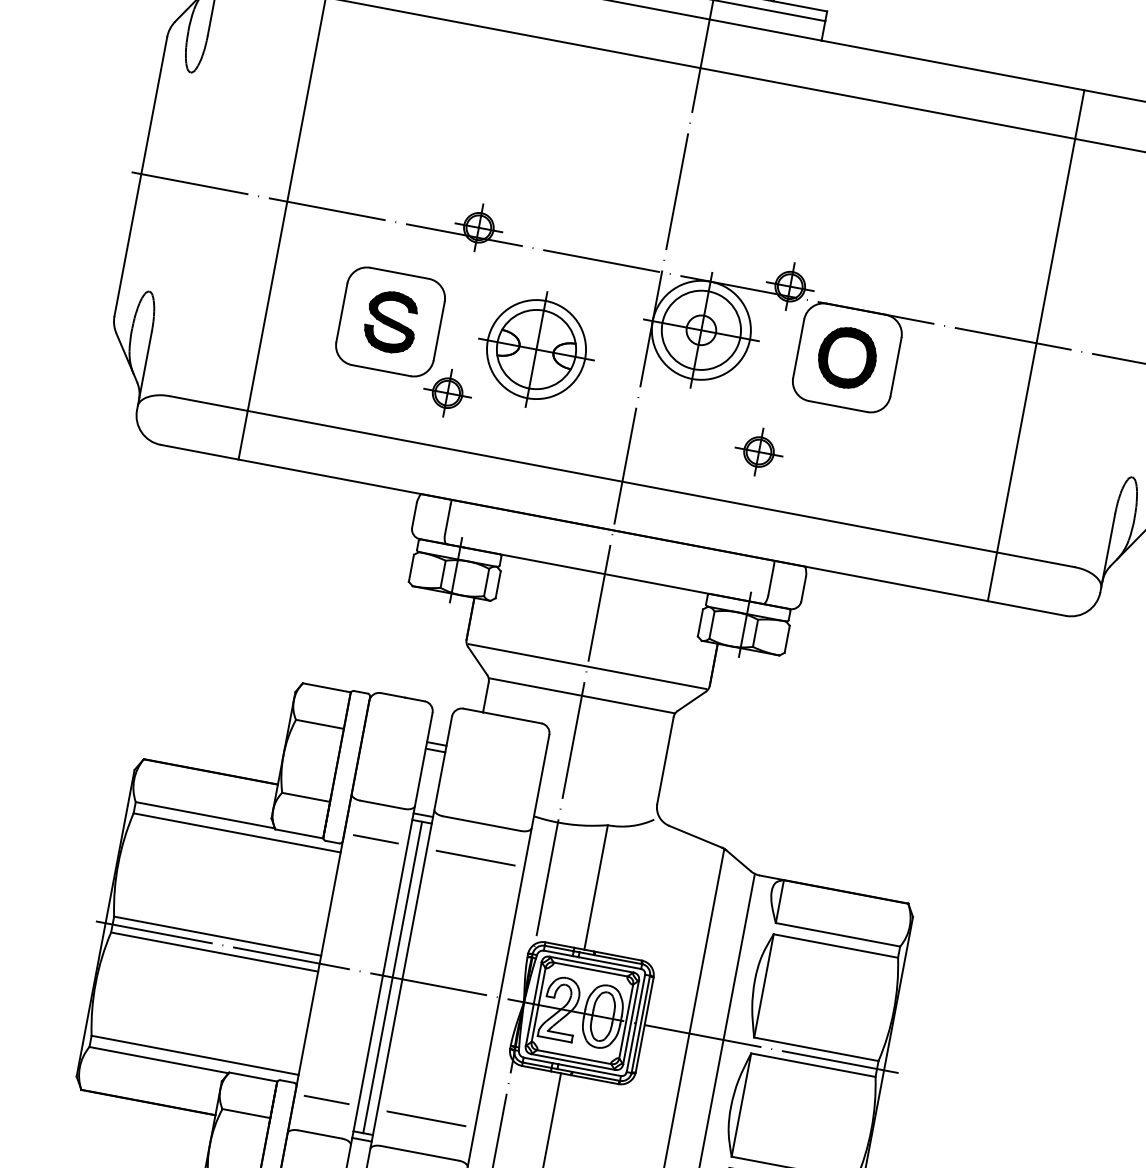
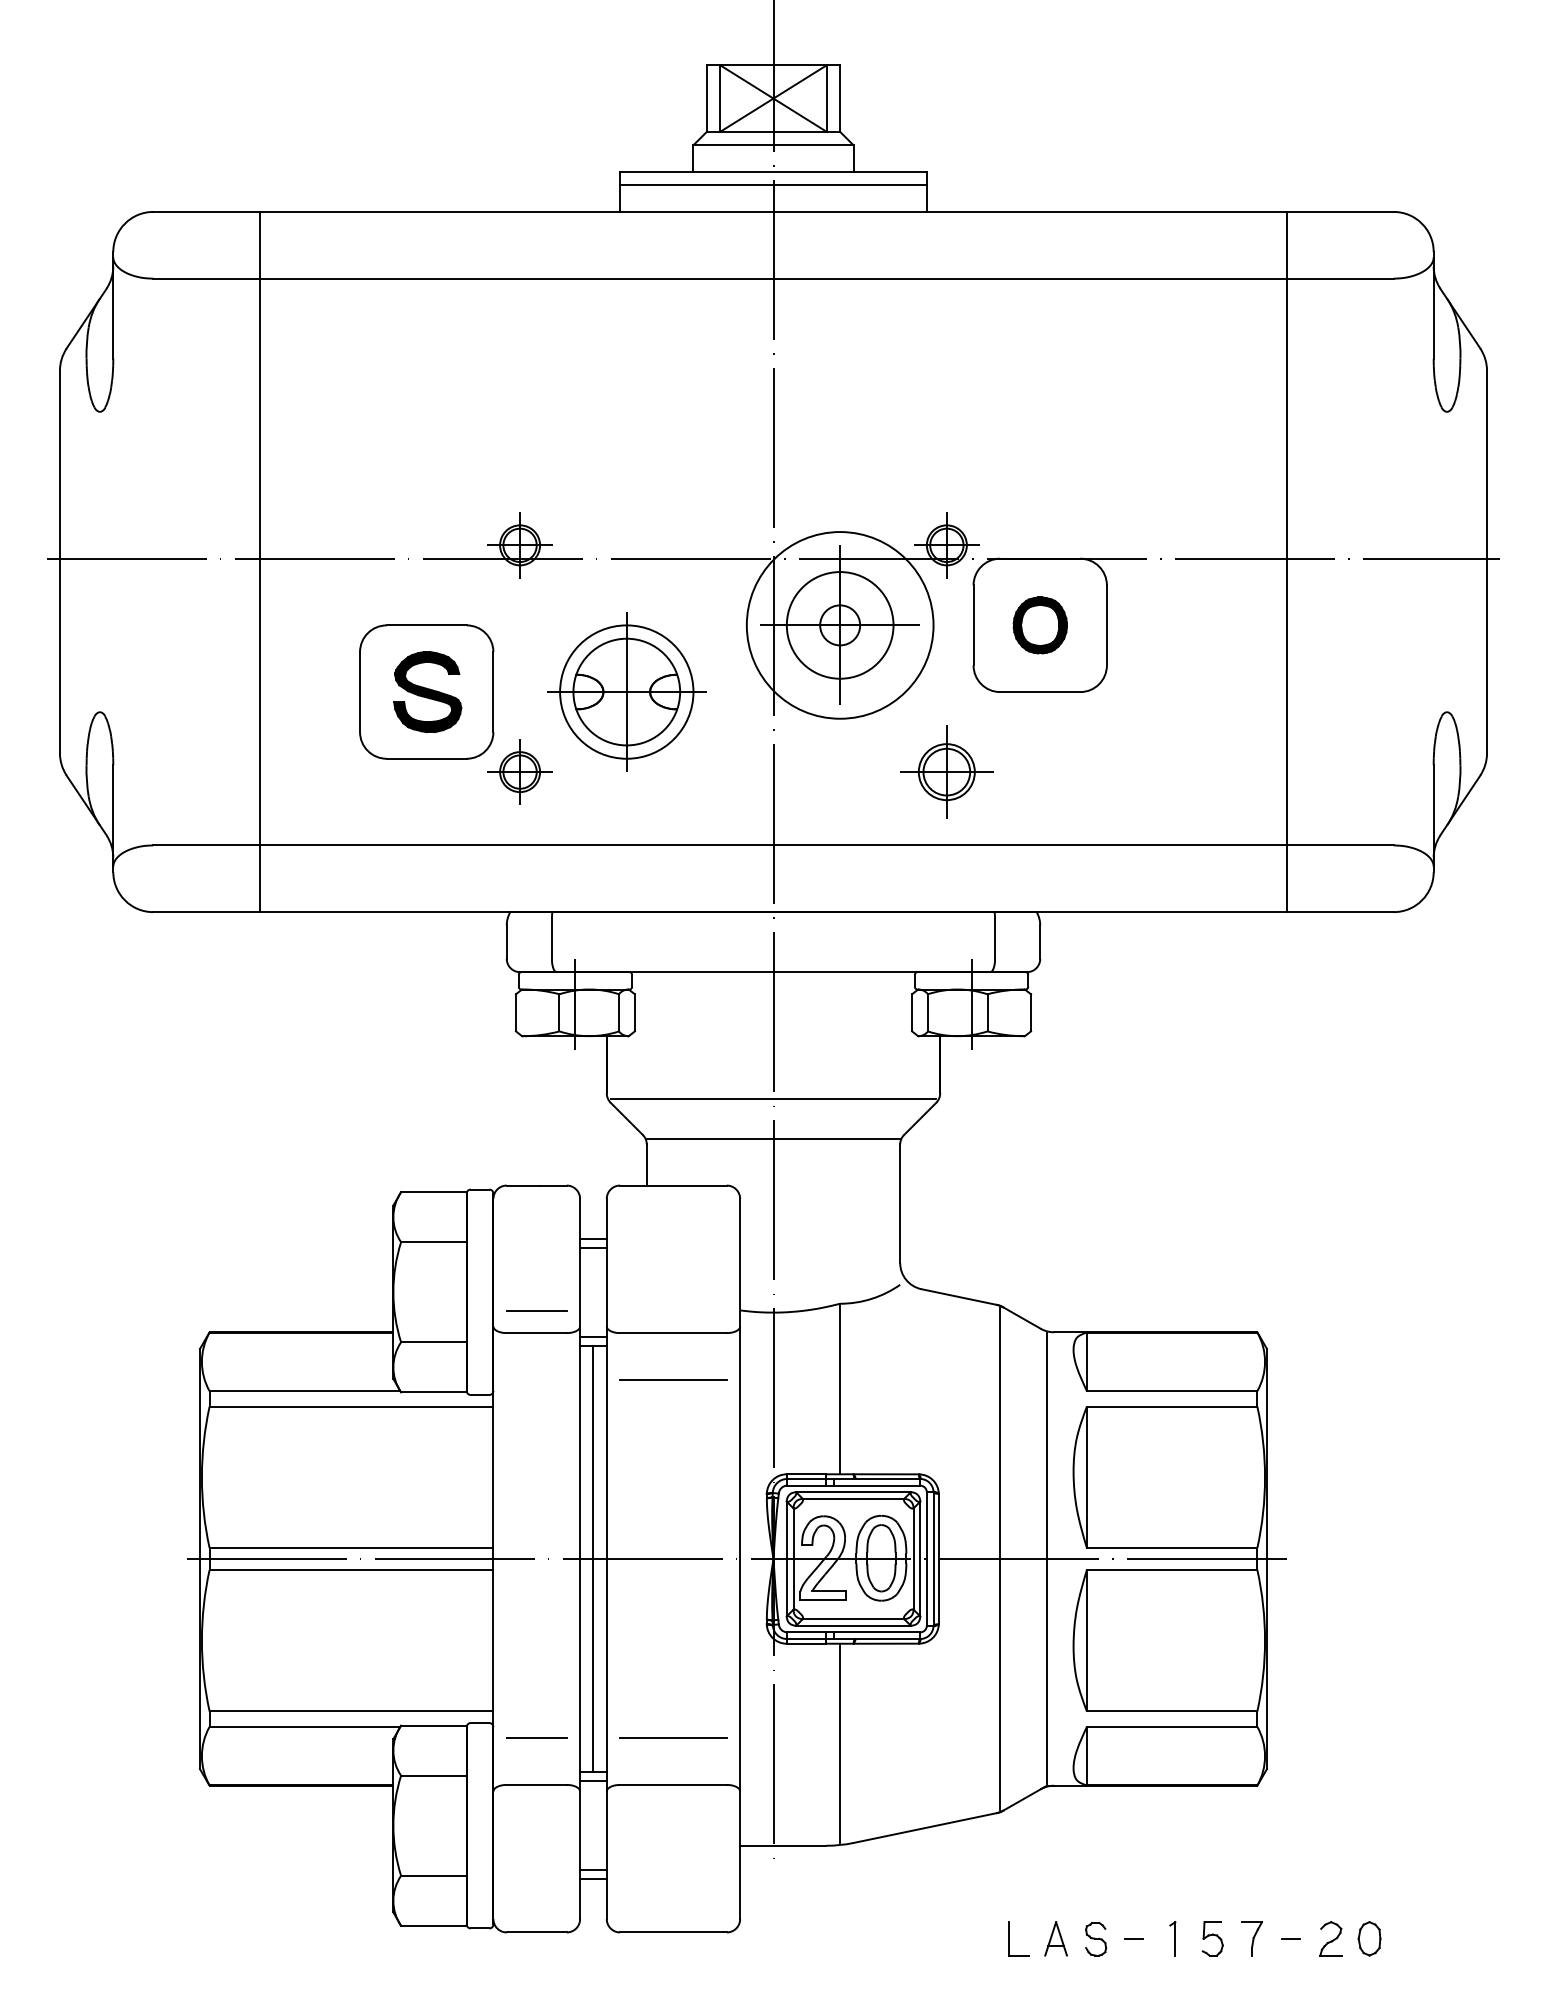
circle: (700, 330) -> (839, 625), size x1.4
part: (847, 358) -> (1040, 625), size x0.7
part: (758, 451) -> (946, 771), size x1.4
line: (375, 838) -> (536, 1310), moved

